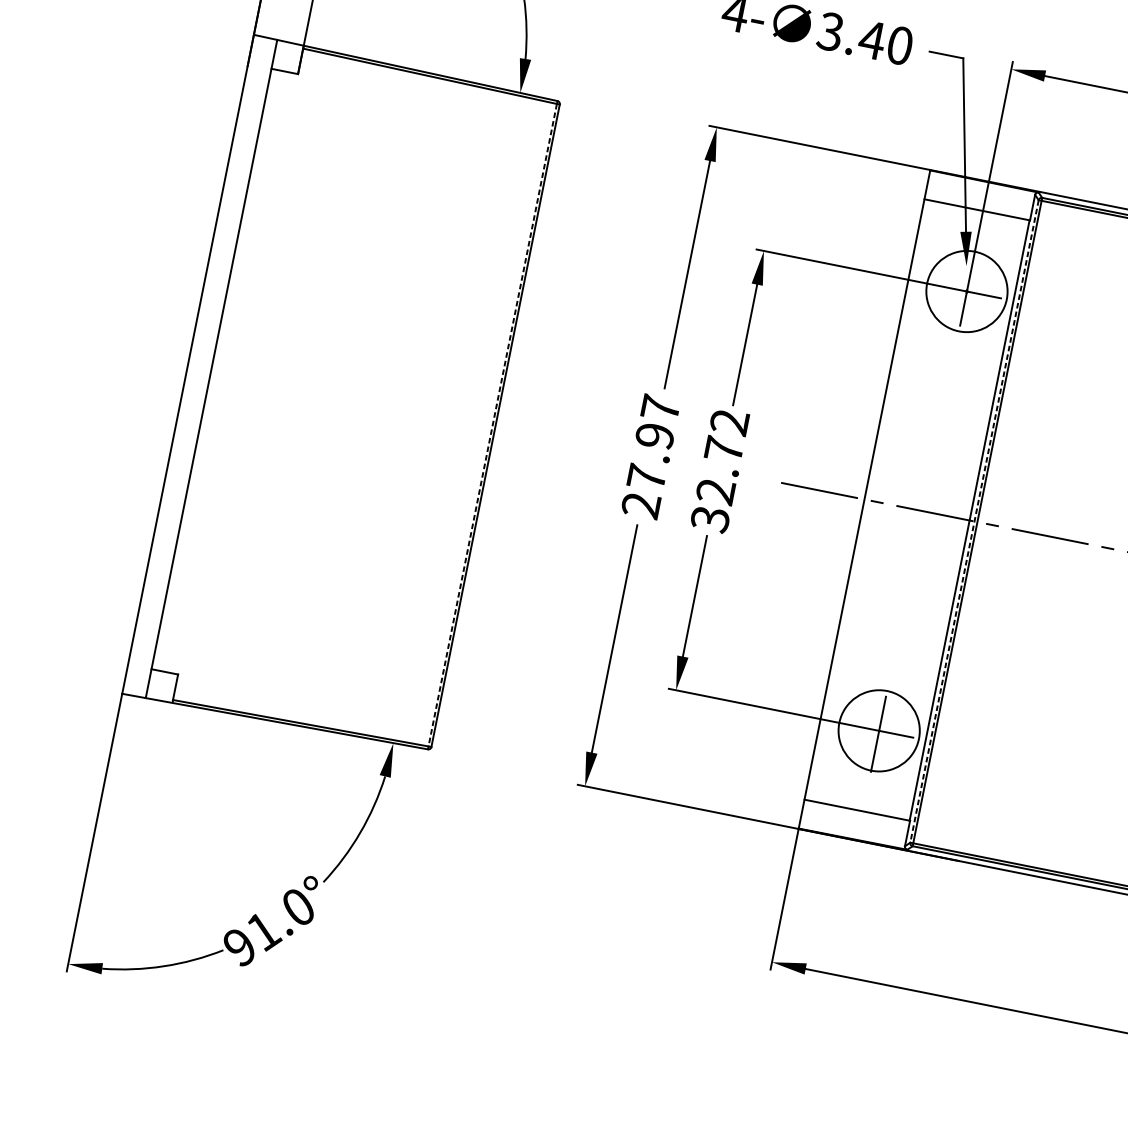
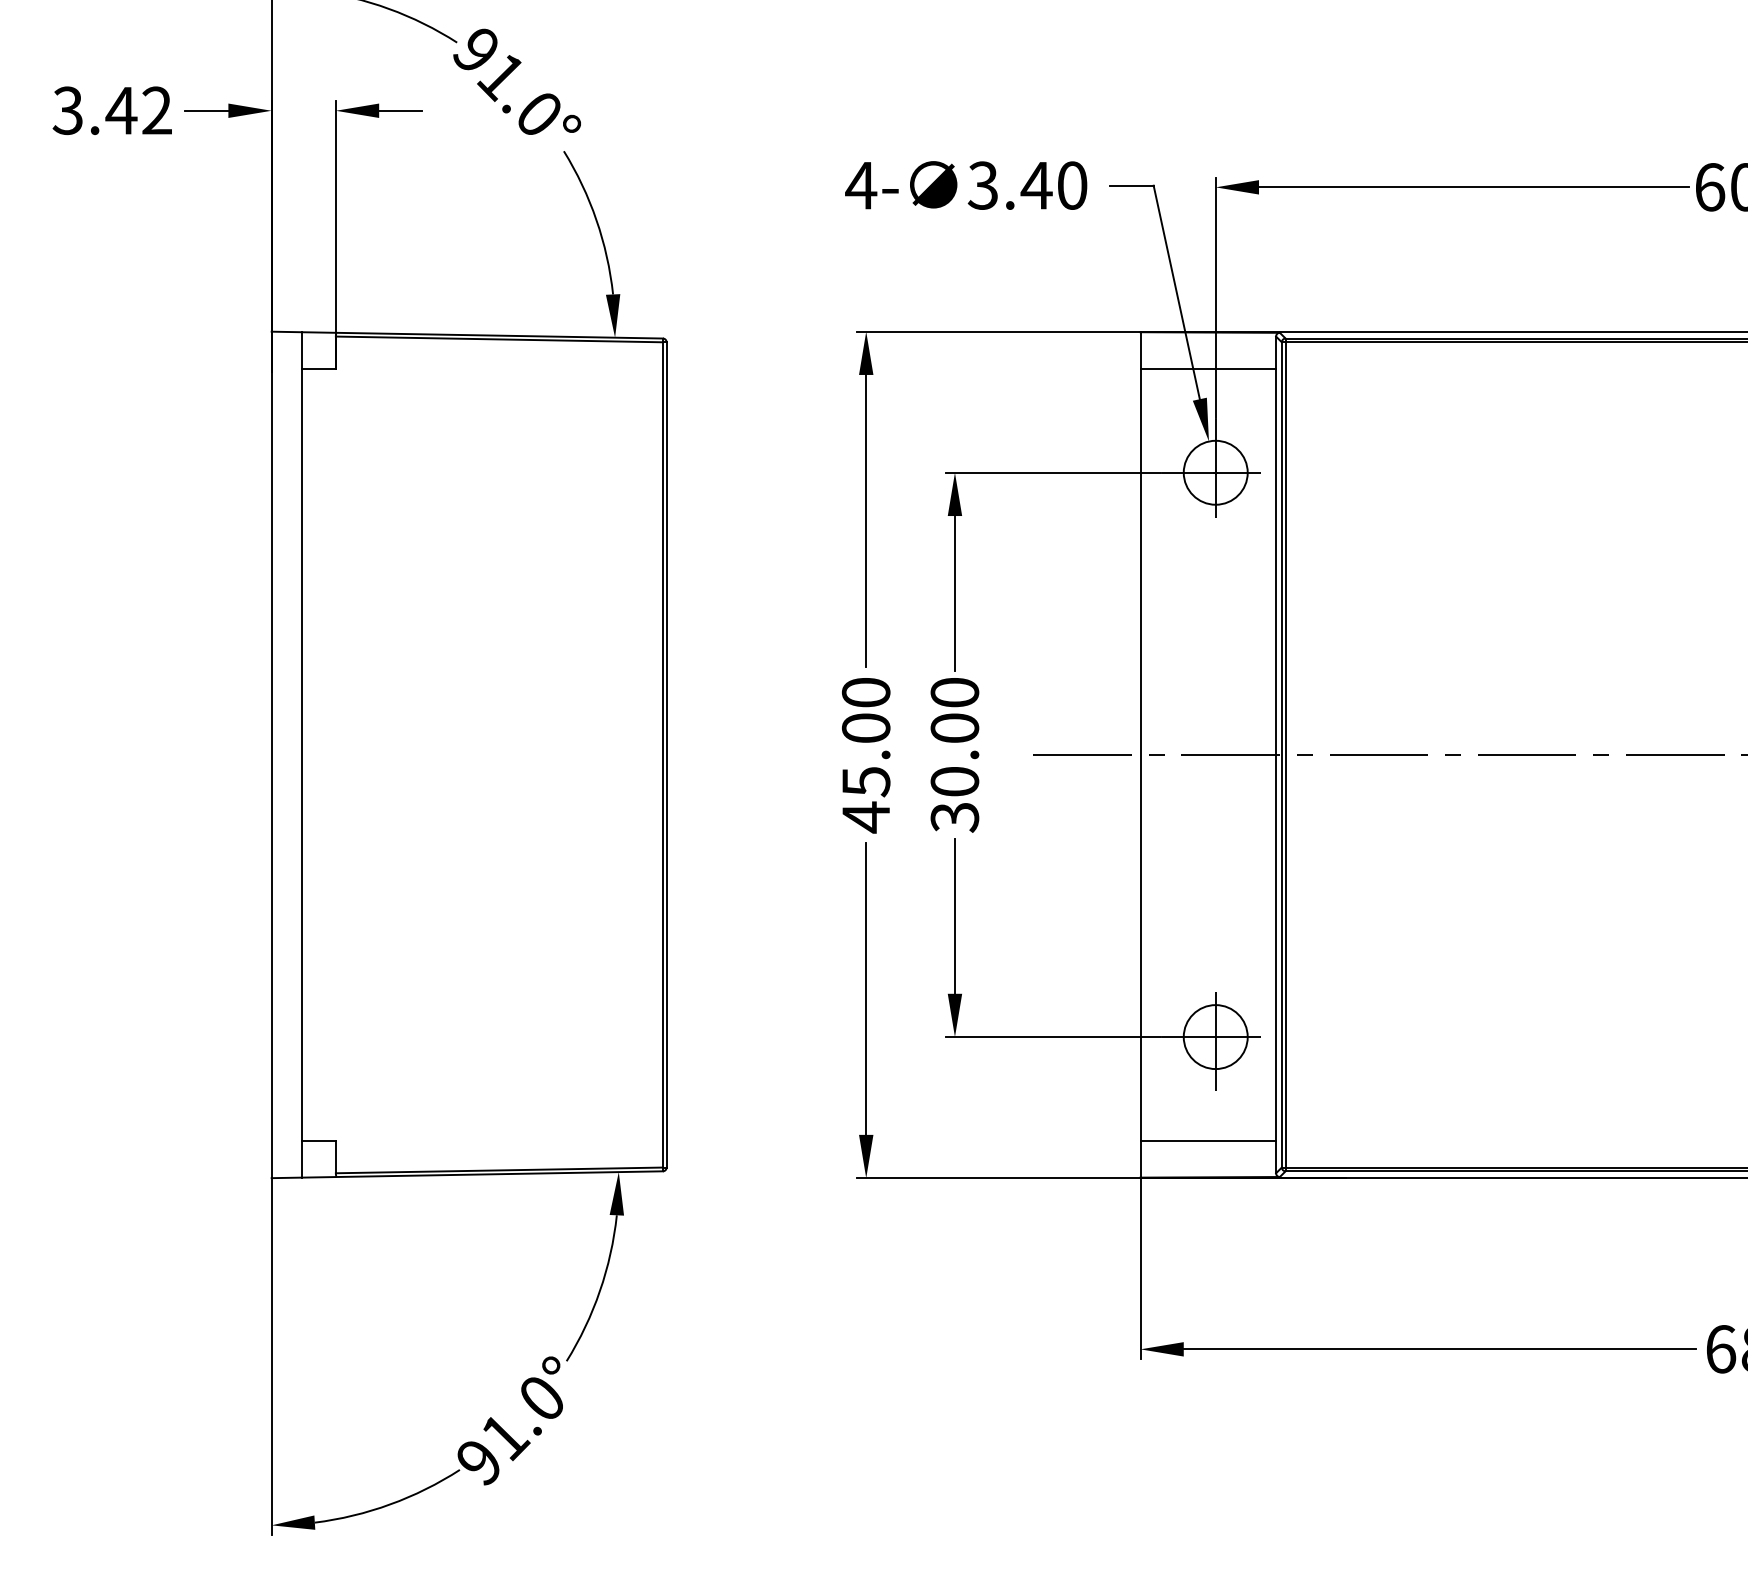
circle: (966, 291) -> (1215, 472), size x0.62
line: (492, 424) -> (662, 754), dashed -> solid
text: (722, 456) -> (954, 737), 32.72 -> 30.00
text: (650, 457) -> (865, 755), 27.97 -> 45.00
line: (974, 521) -> (1281, 754), dashed -> solid
circle: (878, 731) -> (1215, 1037), size x0.62

